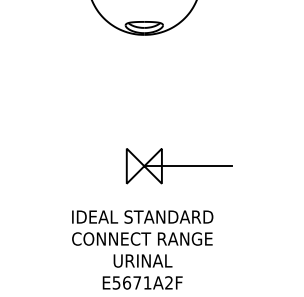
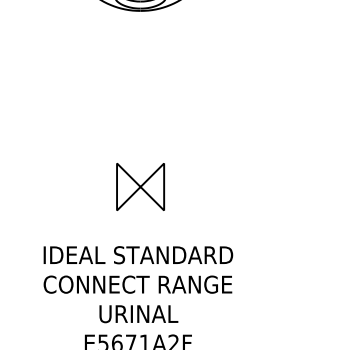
line: (187, 166) -> (198, 187), removed

